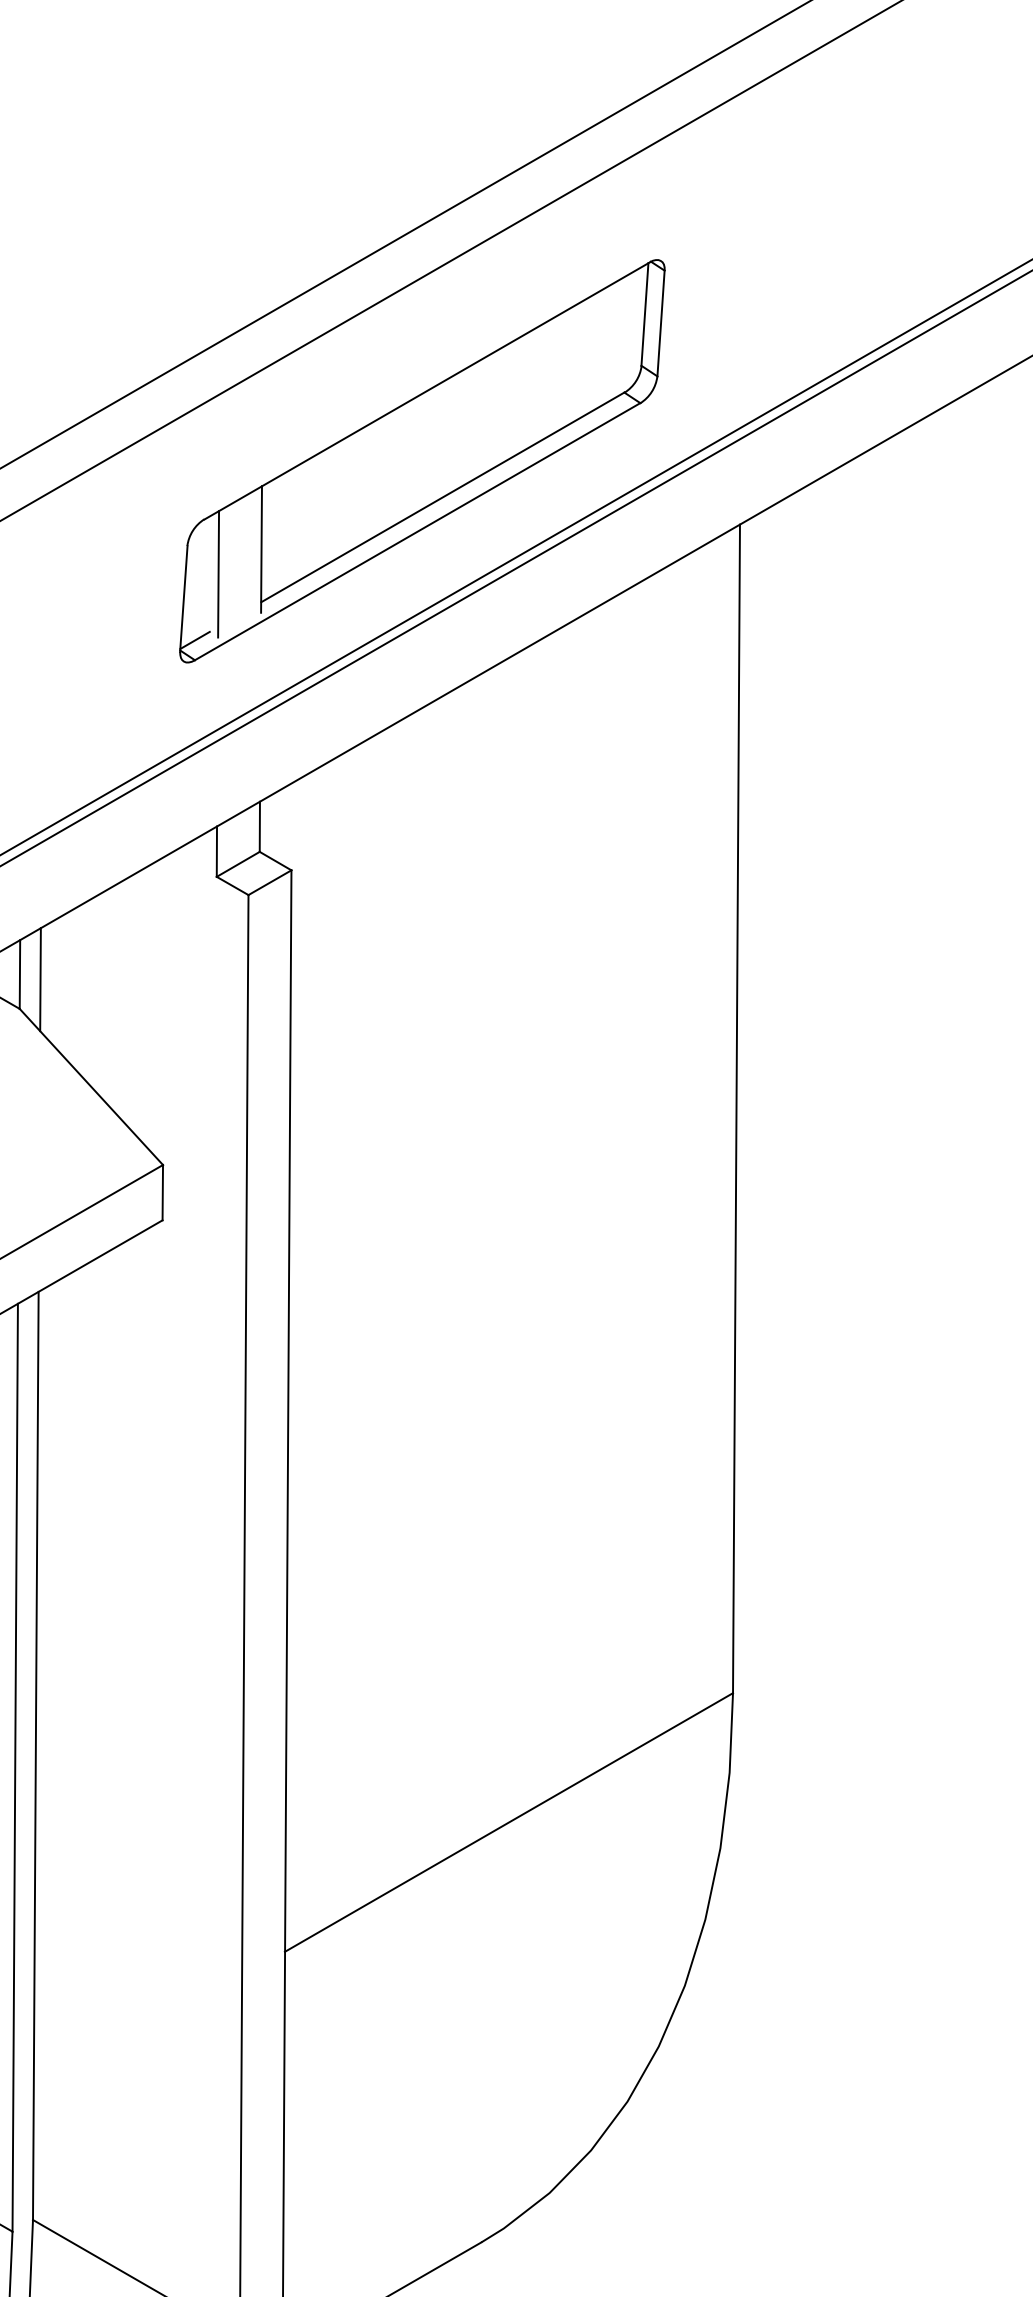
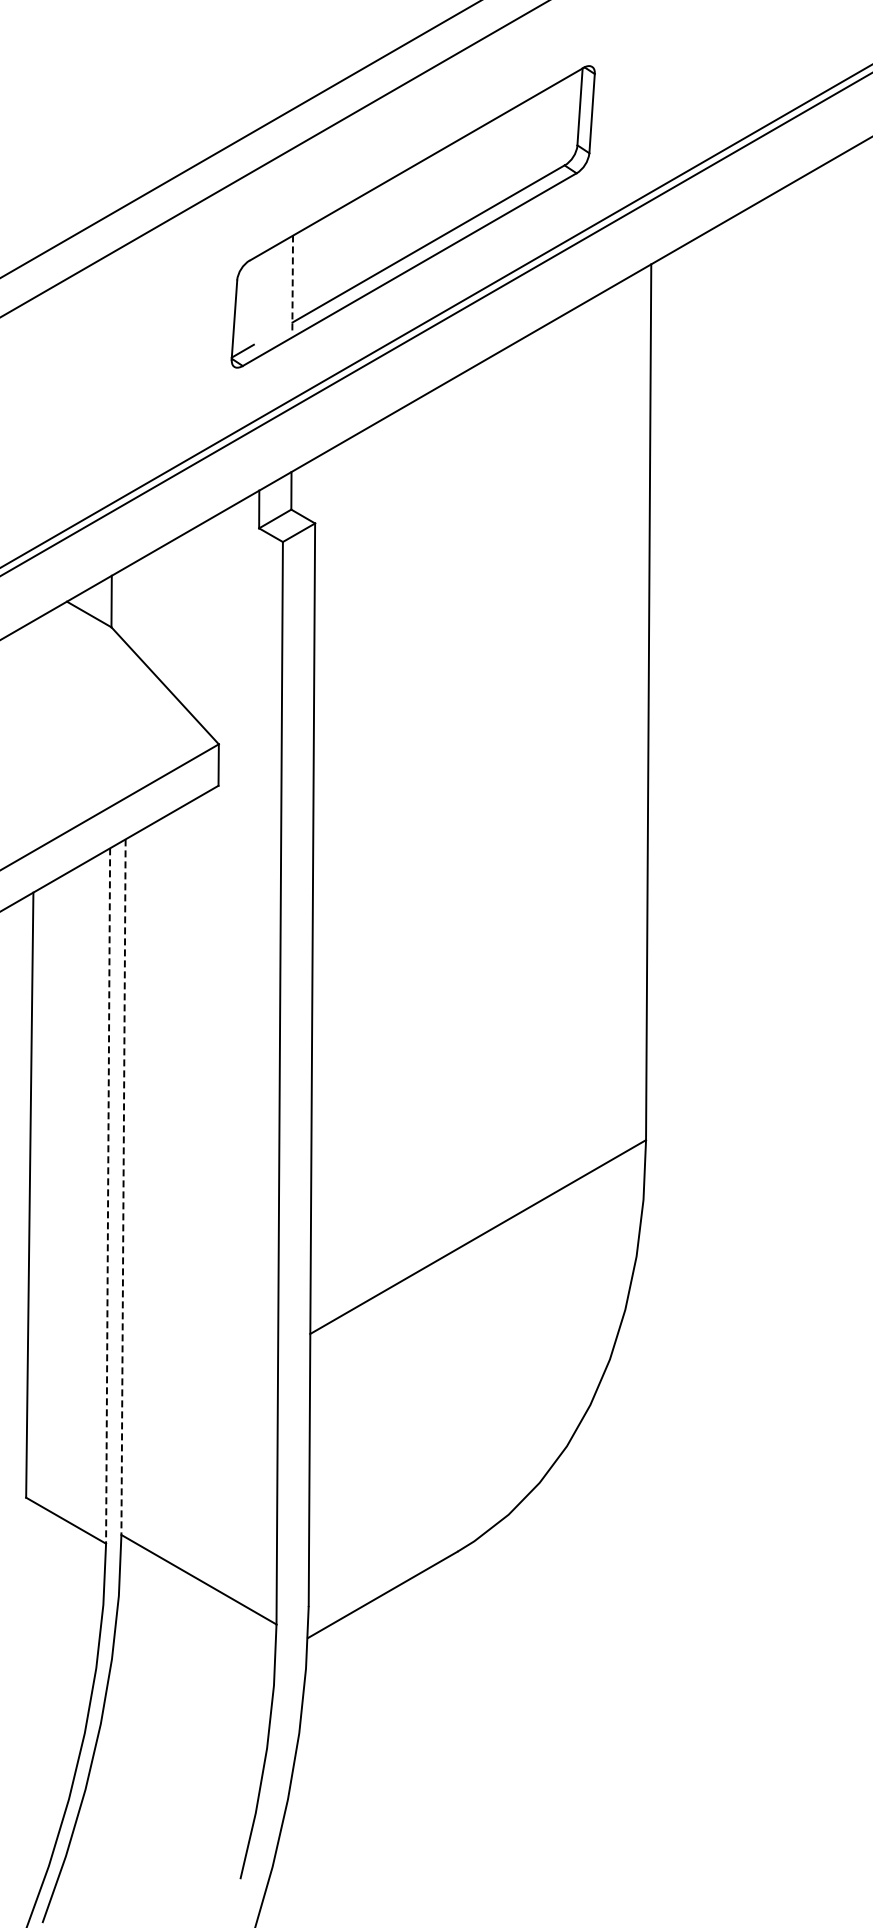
line: (261, 548) -> (292, 282), solid -> dashed
line: (218, 574) -> (260, 301), removed
line: (39, 979) -> (126, 605), removed
line: (35, 1756) -> (123, 1187), solid -> dashed
line: (15, 1768) -> (108, 1196), solid -> dashed

